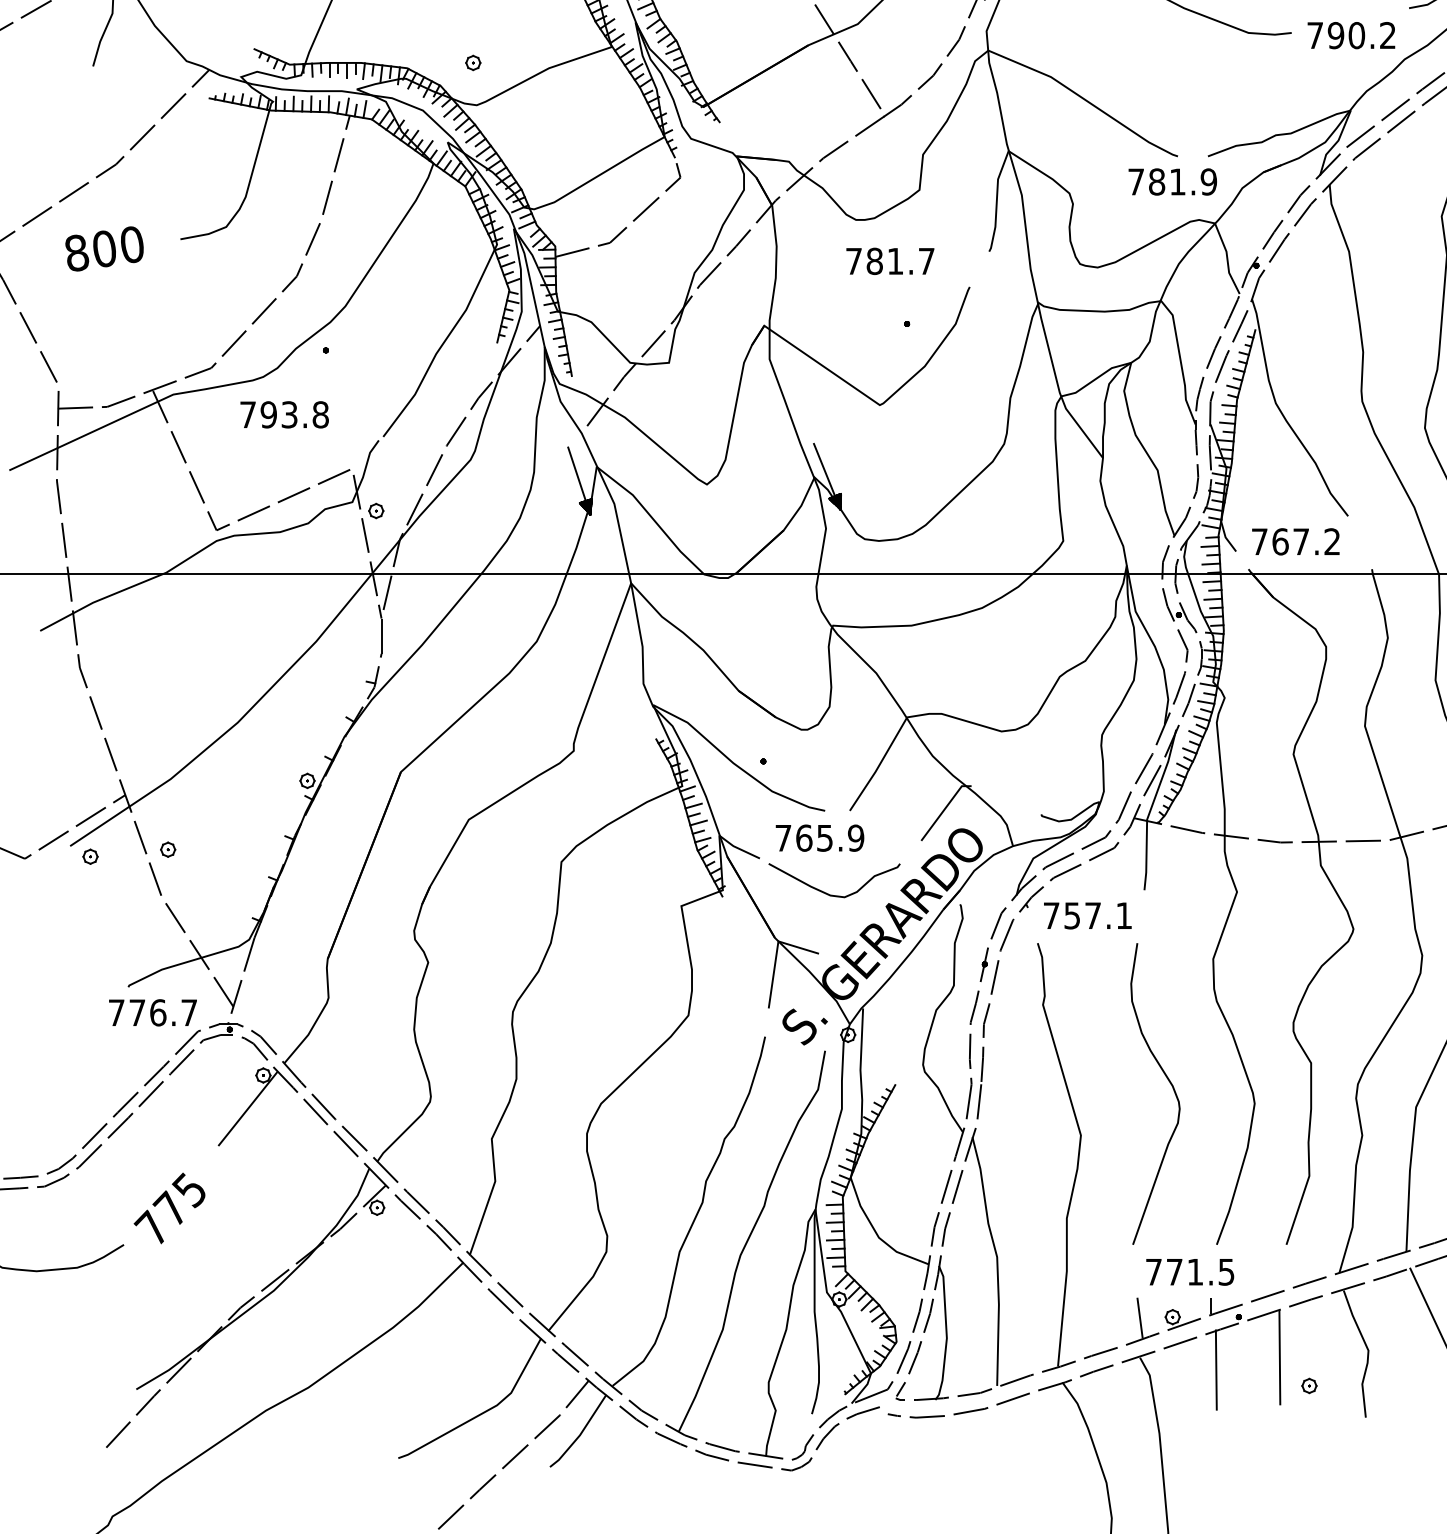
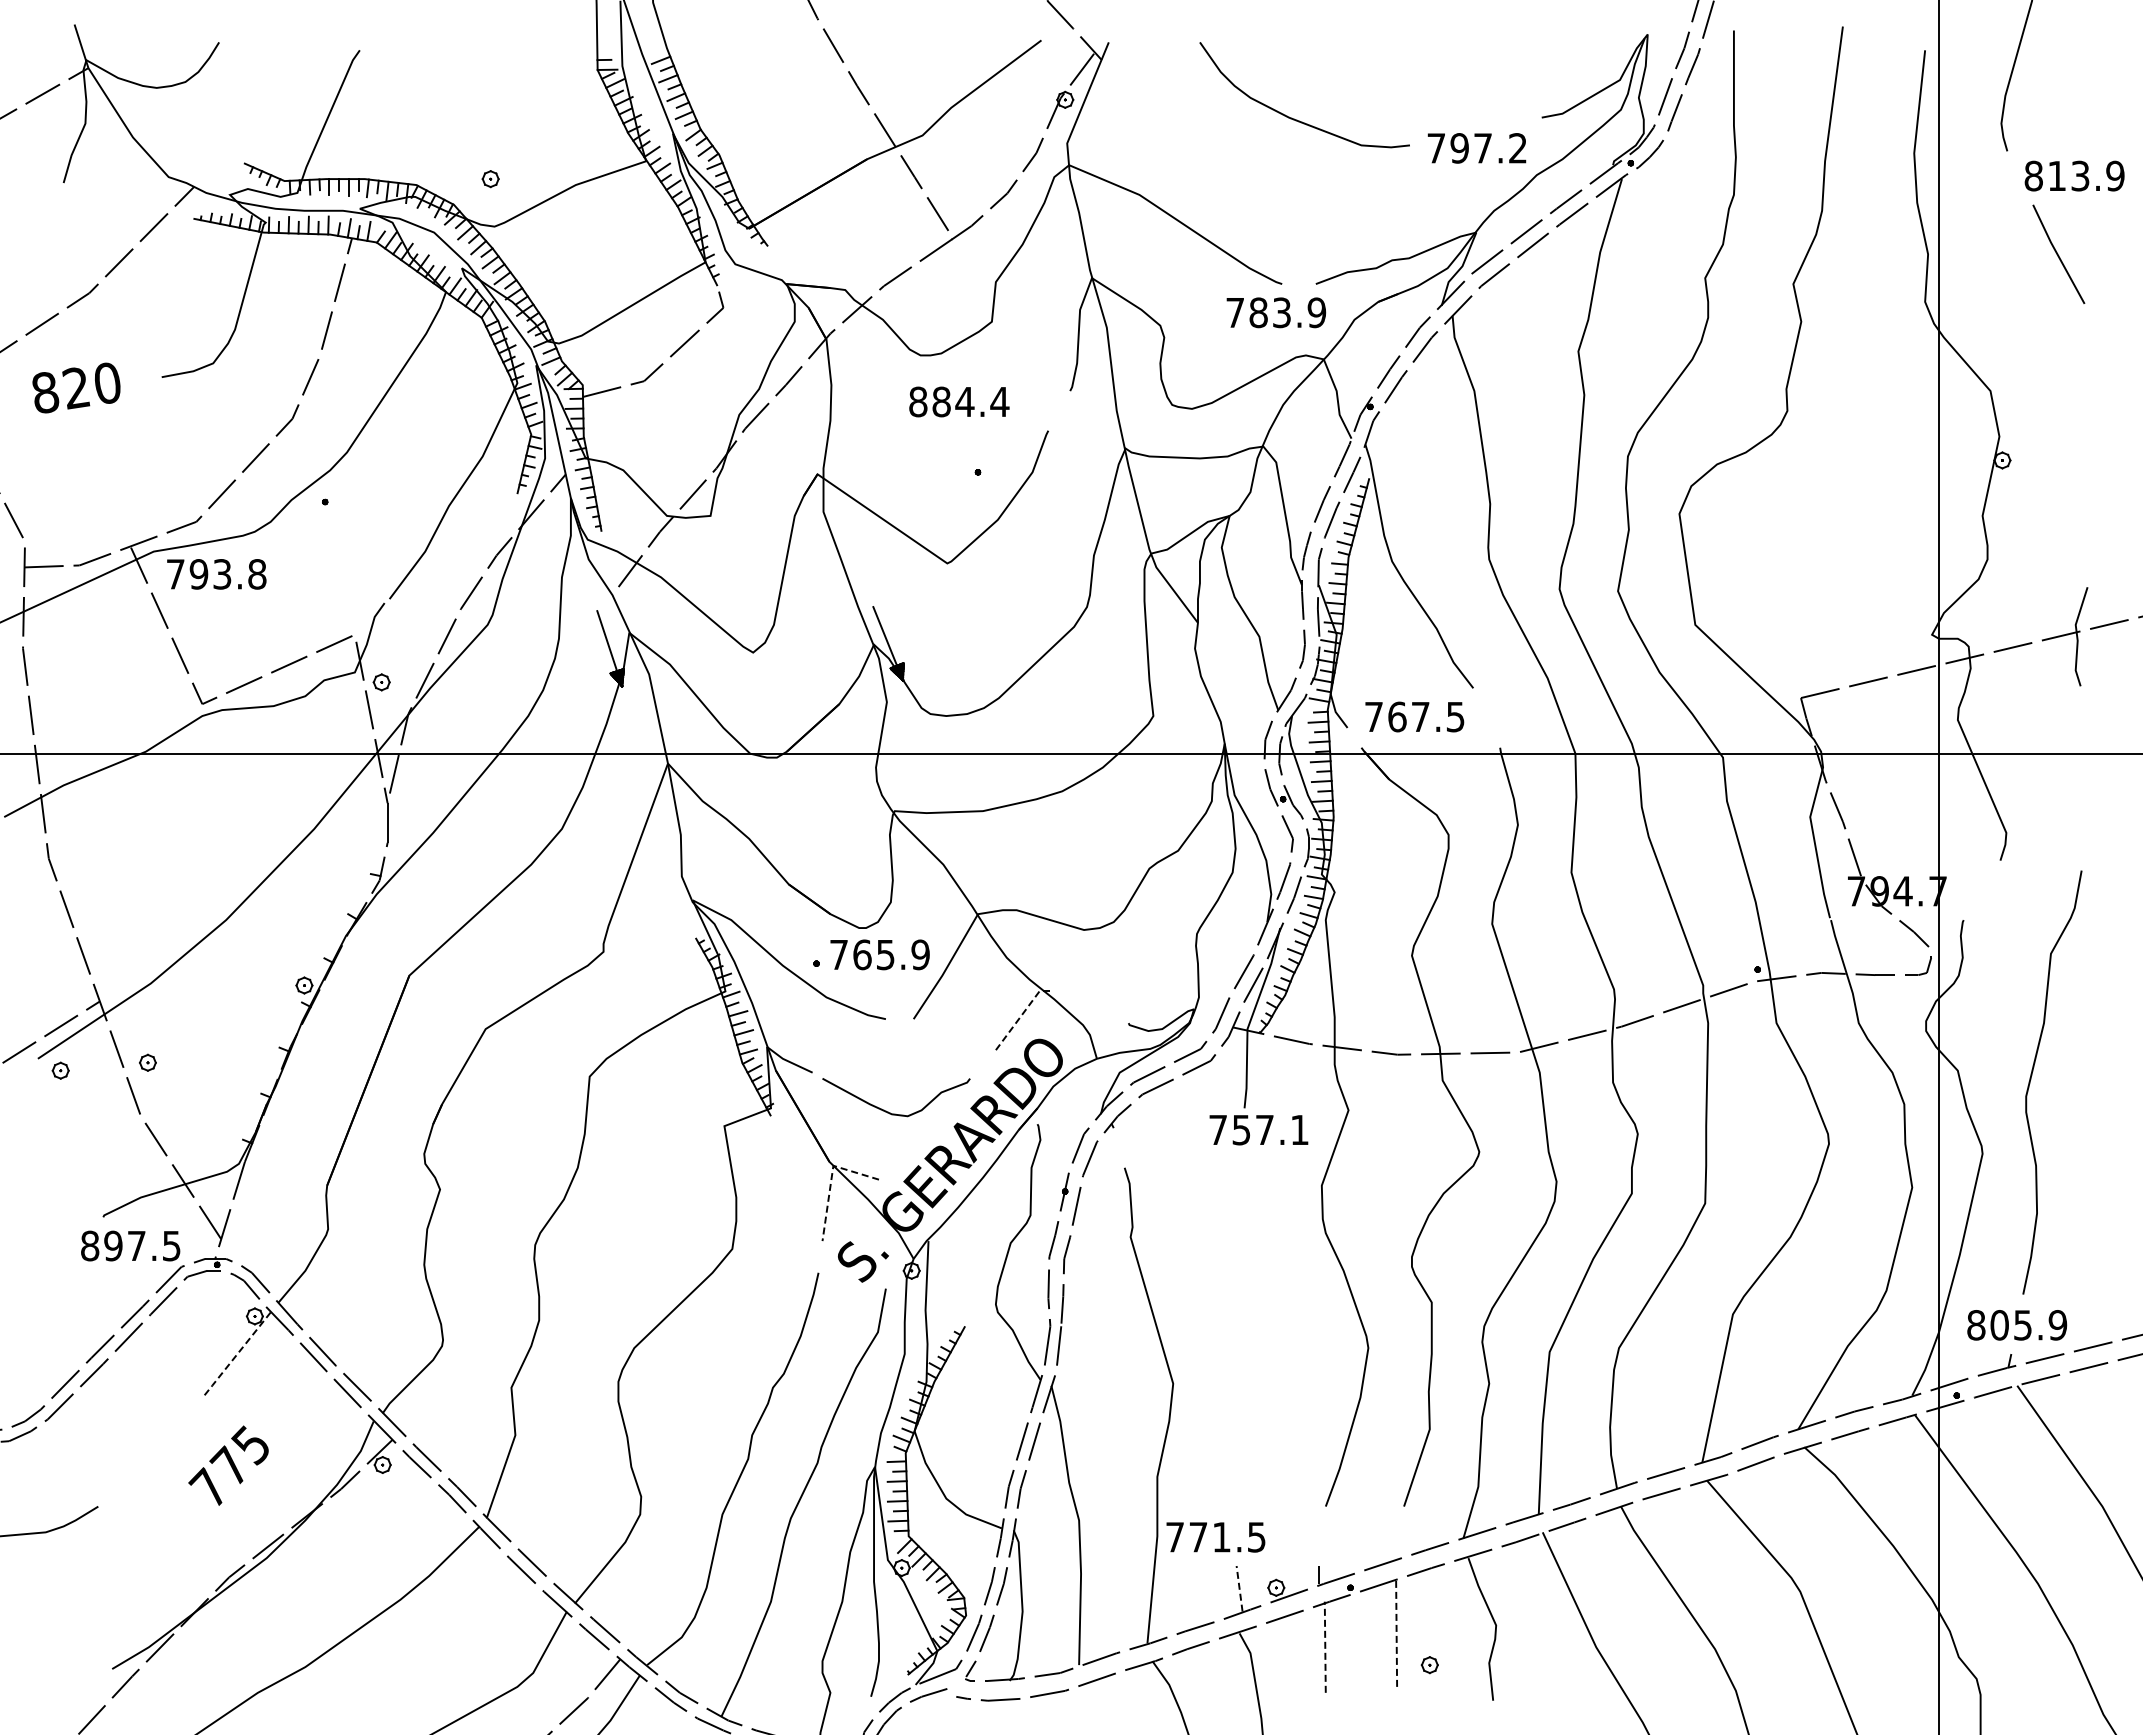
text: (1357, 35) -> (1483, 148), 790.2 -> 797.2
text: (1177, 181) -> (1281, 312), 781.9 -> 783.9
text: (104, 249) -> (76, 388), 800 -> 820
text: (890, 260) -> (959, 401), 781.7 -> 884.4
text: (284, 414) -> (216, 574), moved
text: (1332, 541) -> (1455, 716), 767.2 -> 767.5
line: (944, 809) -> (1019, 1017), solid -> dashed
text: (819, 837) -> (879, 954), moved
text: (1087, 916) -> (1258, 1130), moved
line: (776, 953) -> (831, 1179), solid -> dashed
text: (152, 1012) -> (130, 1245), 776.7 -> 897.5
curve: (1169, 1082) -> (1272, 1324), removed
line: (247, 1109) -> (237, 1354), solid -> dashed
text: (169, 1208) -> (228, 1465), moved
text: (1189, 1272) -> (1215, 1537), moved
line: (1139, 1317) -> (1239, 1588), solid -> dashed
line: (1279, 1356) -> (1396, 1632), solid -> dashed
line: (1216, 1370) -> (1325, 1647), solid -> dashed

